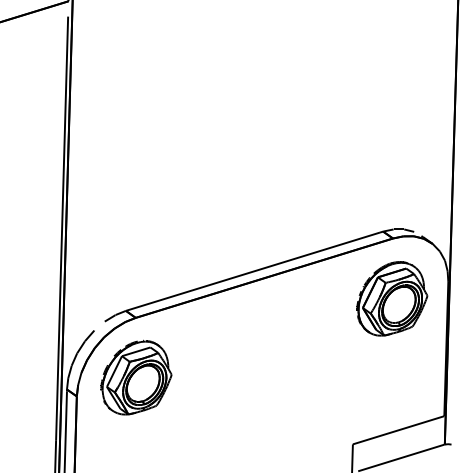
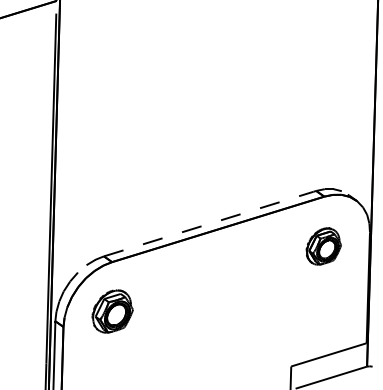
line: (252, 271) -> (208, 223), solid -> dashed
part: (392, 298) -> (323, 246), size x0.6
part: (136, 377) -> (112, 311), size x0.7

